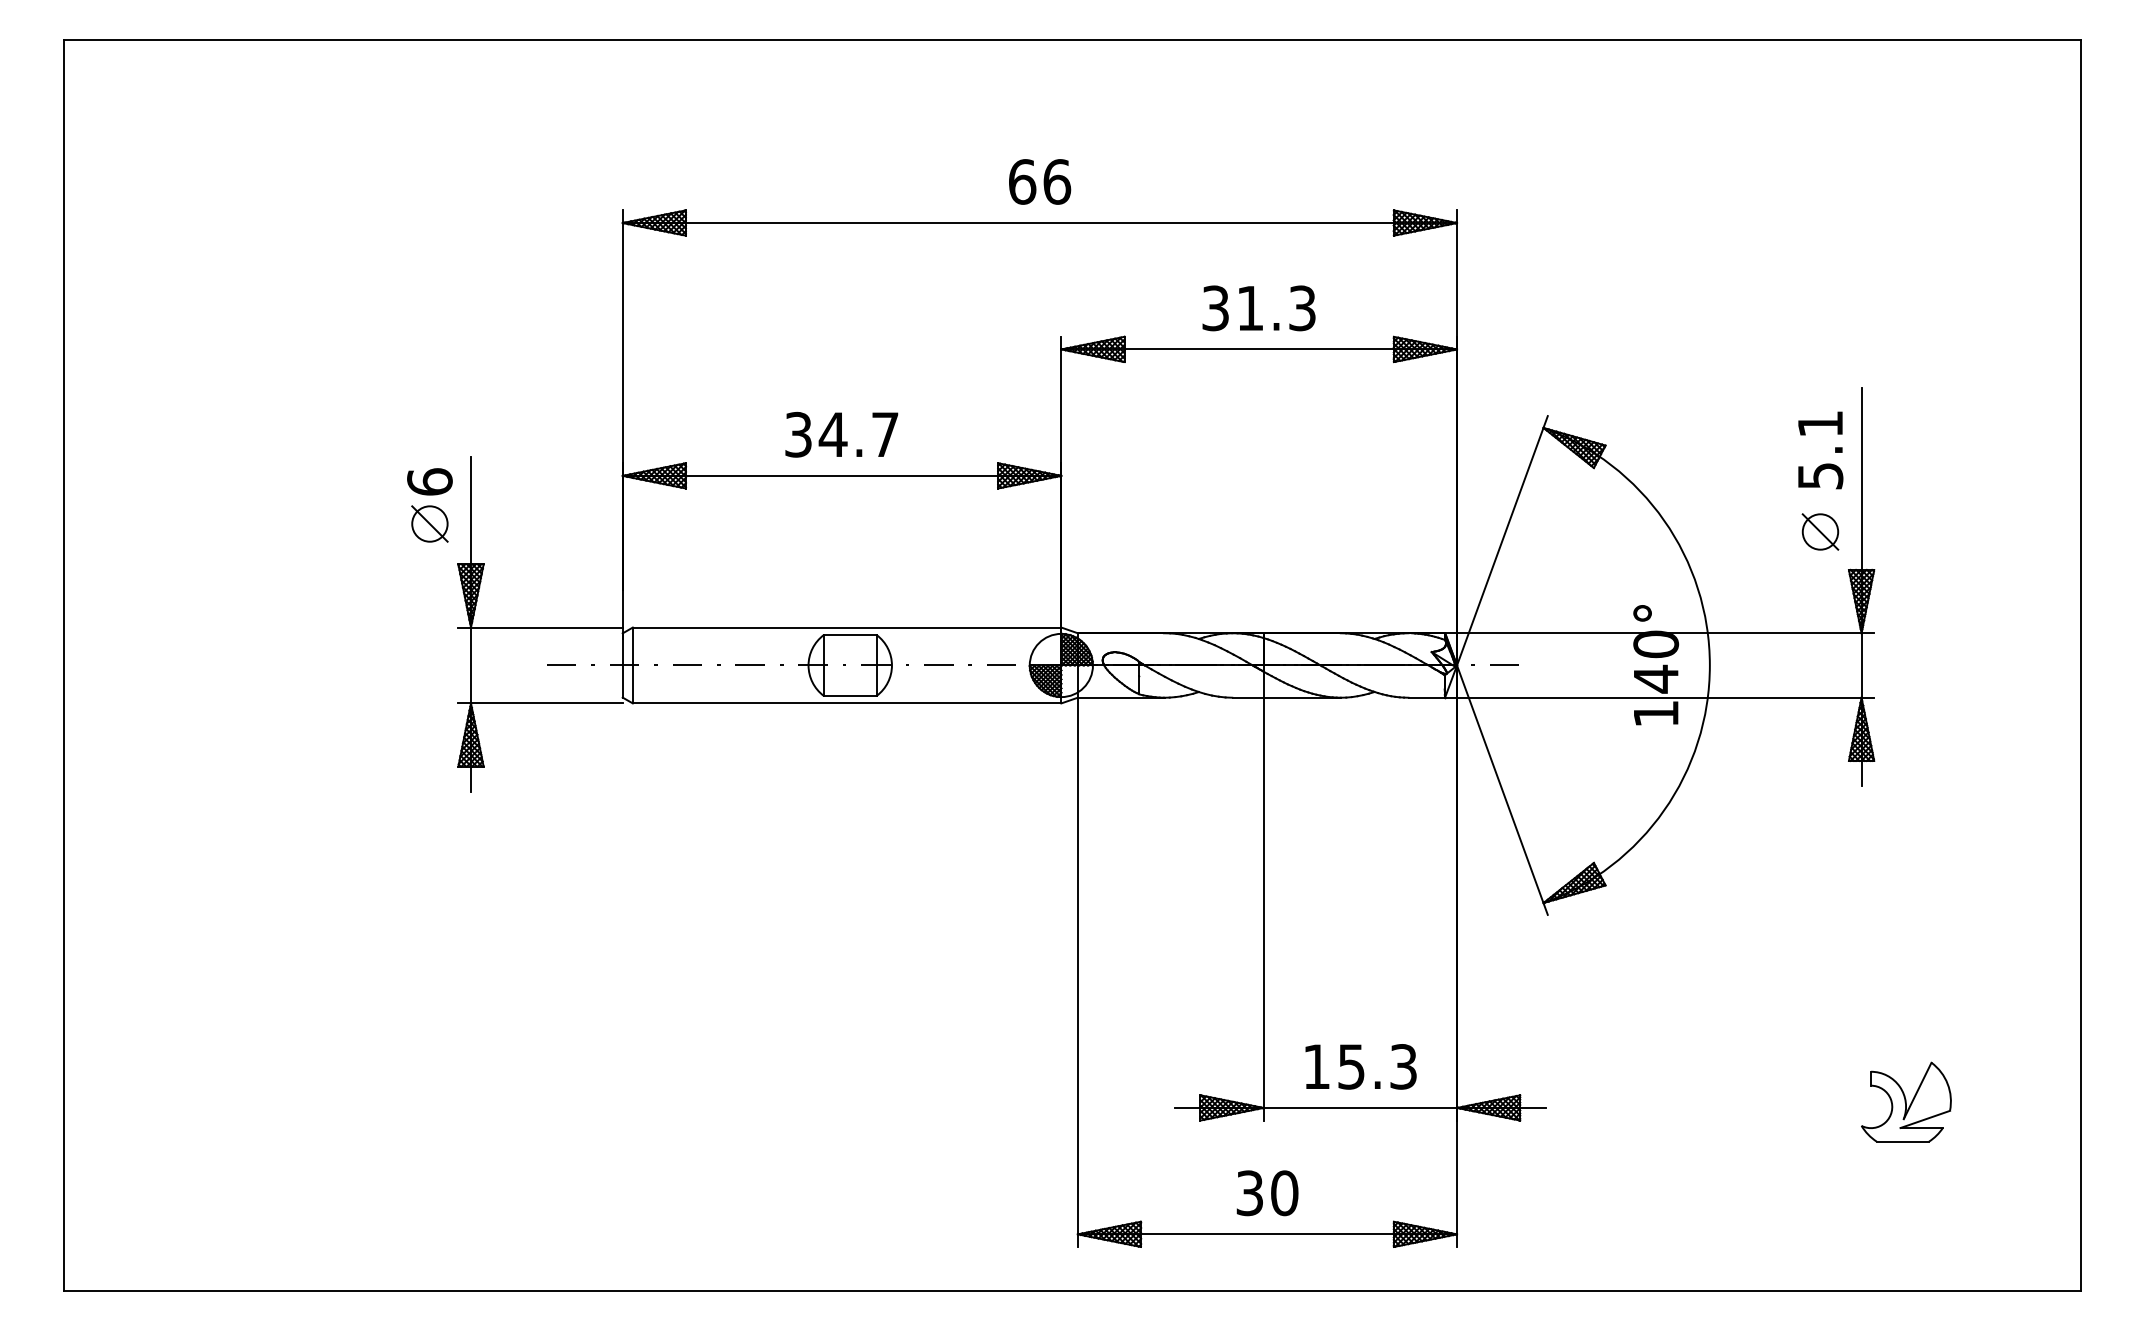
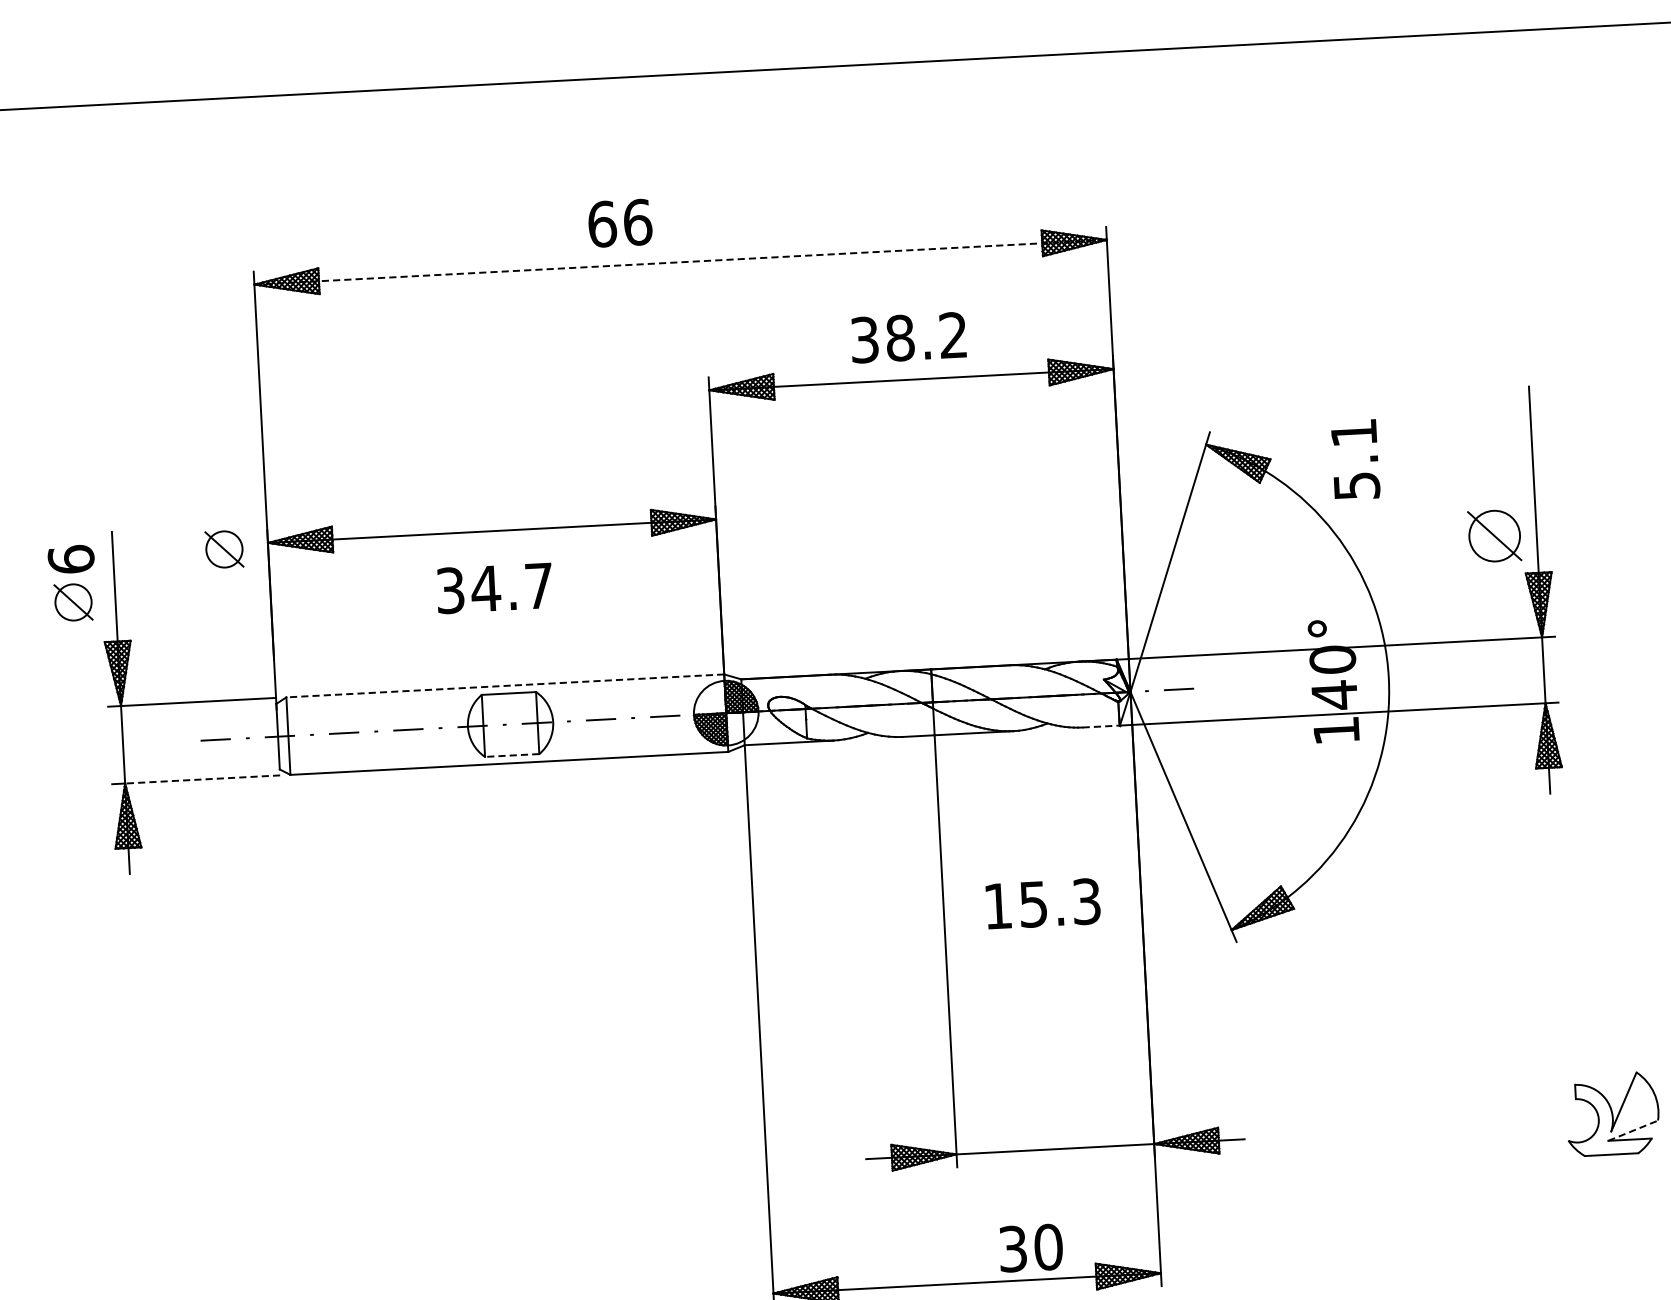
text: (1040, 181) -> (620, 222), moved
line: (1040, 223) -> (681, 262), solid -> dashed
text: (1276, 308) -> (926, 336), 31.3 -> 38.2
text: (841, 434) -> (494, 588), moved
text: (1820, 450) -> (1355, 459), moved
part: (579, 479) -> (223, 548), added
part: (1820, 531) -> (1494, 535), size x1.4
line: (846, 627) -> (504, 685), solid -> dashed
line: (850, 695) -> (512, 755), solid -> dashed
line: (1427, 697) -> (1102, 726), solid -> dashed
line: (546, 703) -> (202, 779), solid -> dashed
text: (1360, 1066) -> (1042, 903), moved
line: (1925, 1119) -> (1633, 1130), solid -> dashed
text: (1267, 1193) -> (1031, 1248), moved

